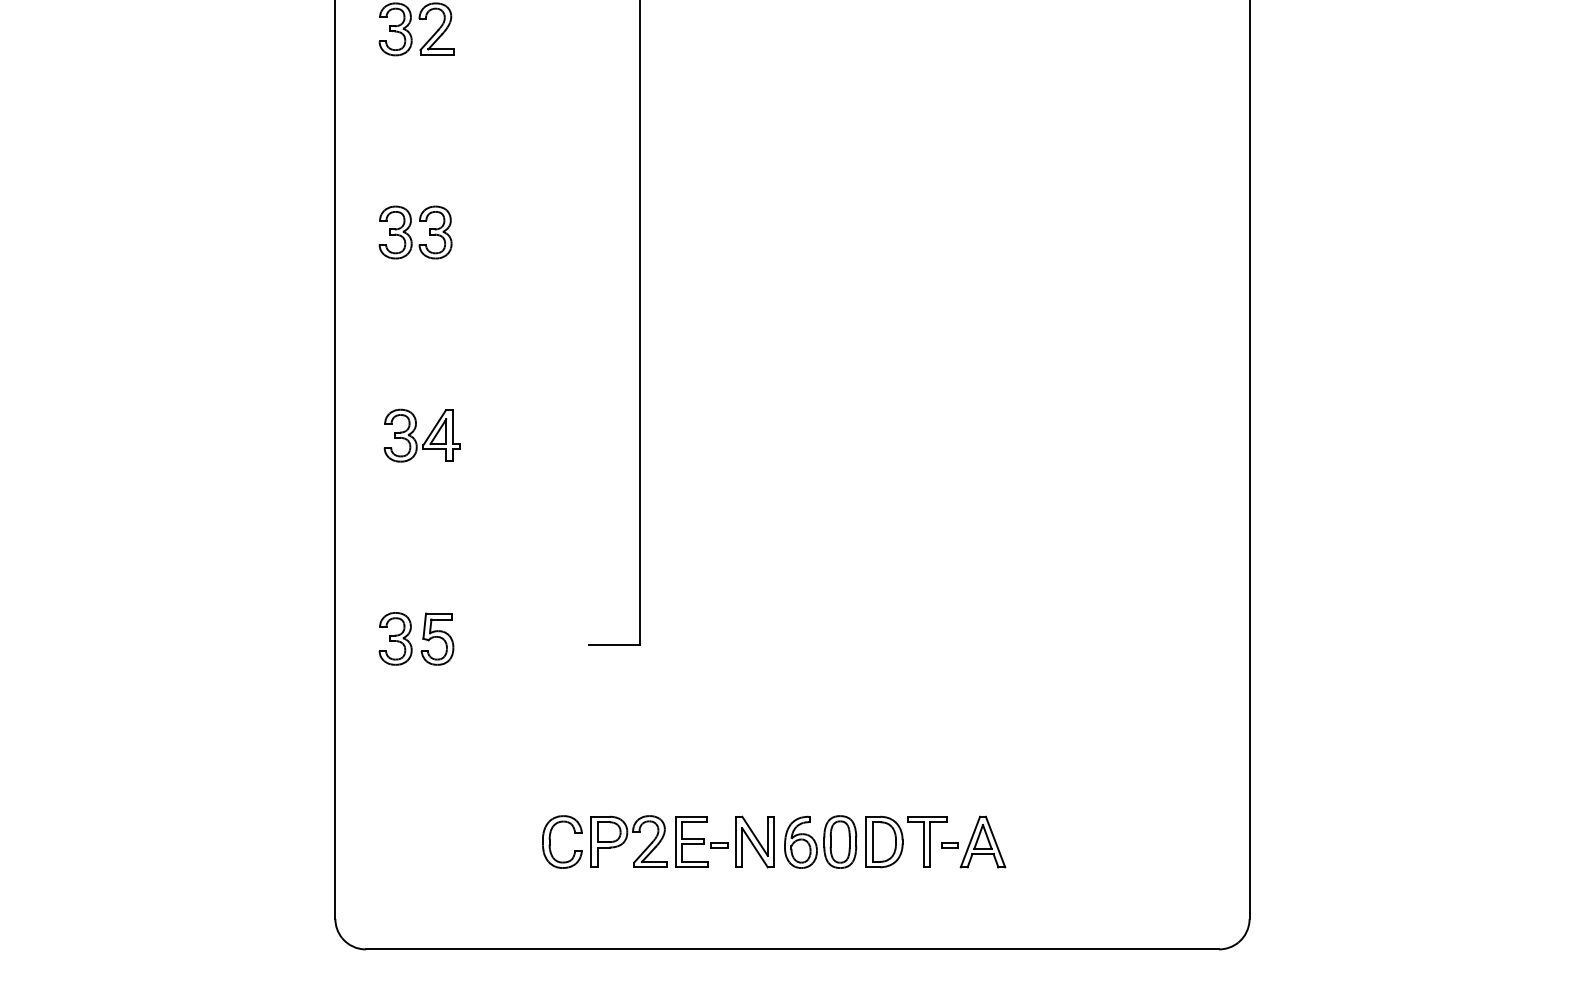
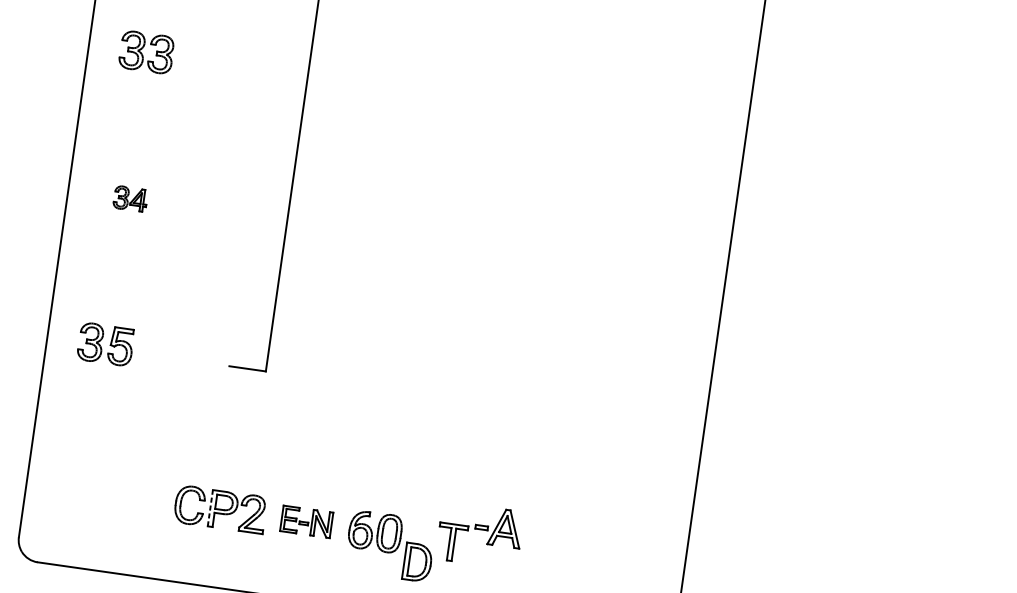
part: (421, 435) -> (130, 198), size x0.6
line: (590, 841) -> (210, 507), solid -> dashed
part: (724, 841) -> (306, 521), size x0.7
part: (884, 841) -> (417, 562), moved
part: (973, 841) -> (499, 526), moved

